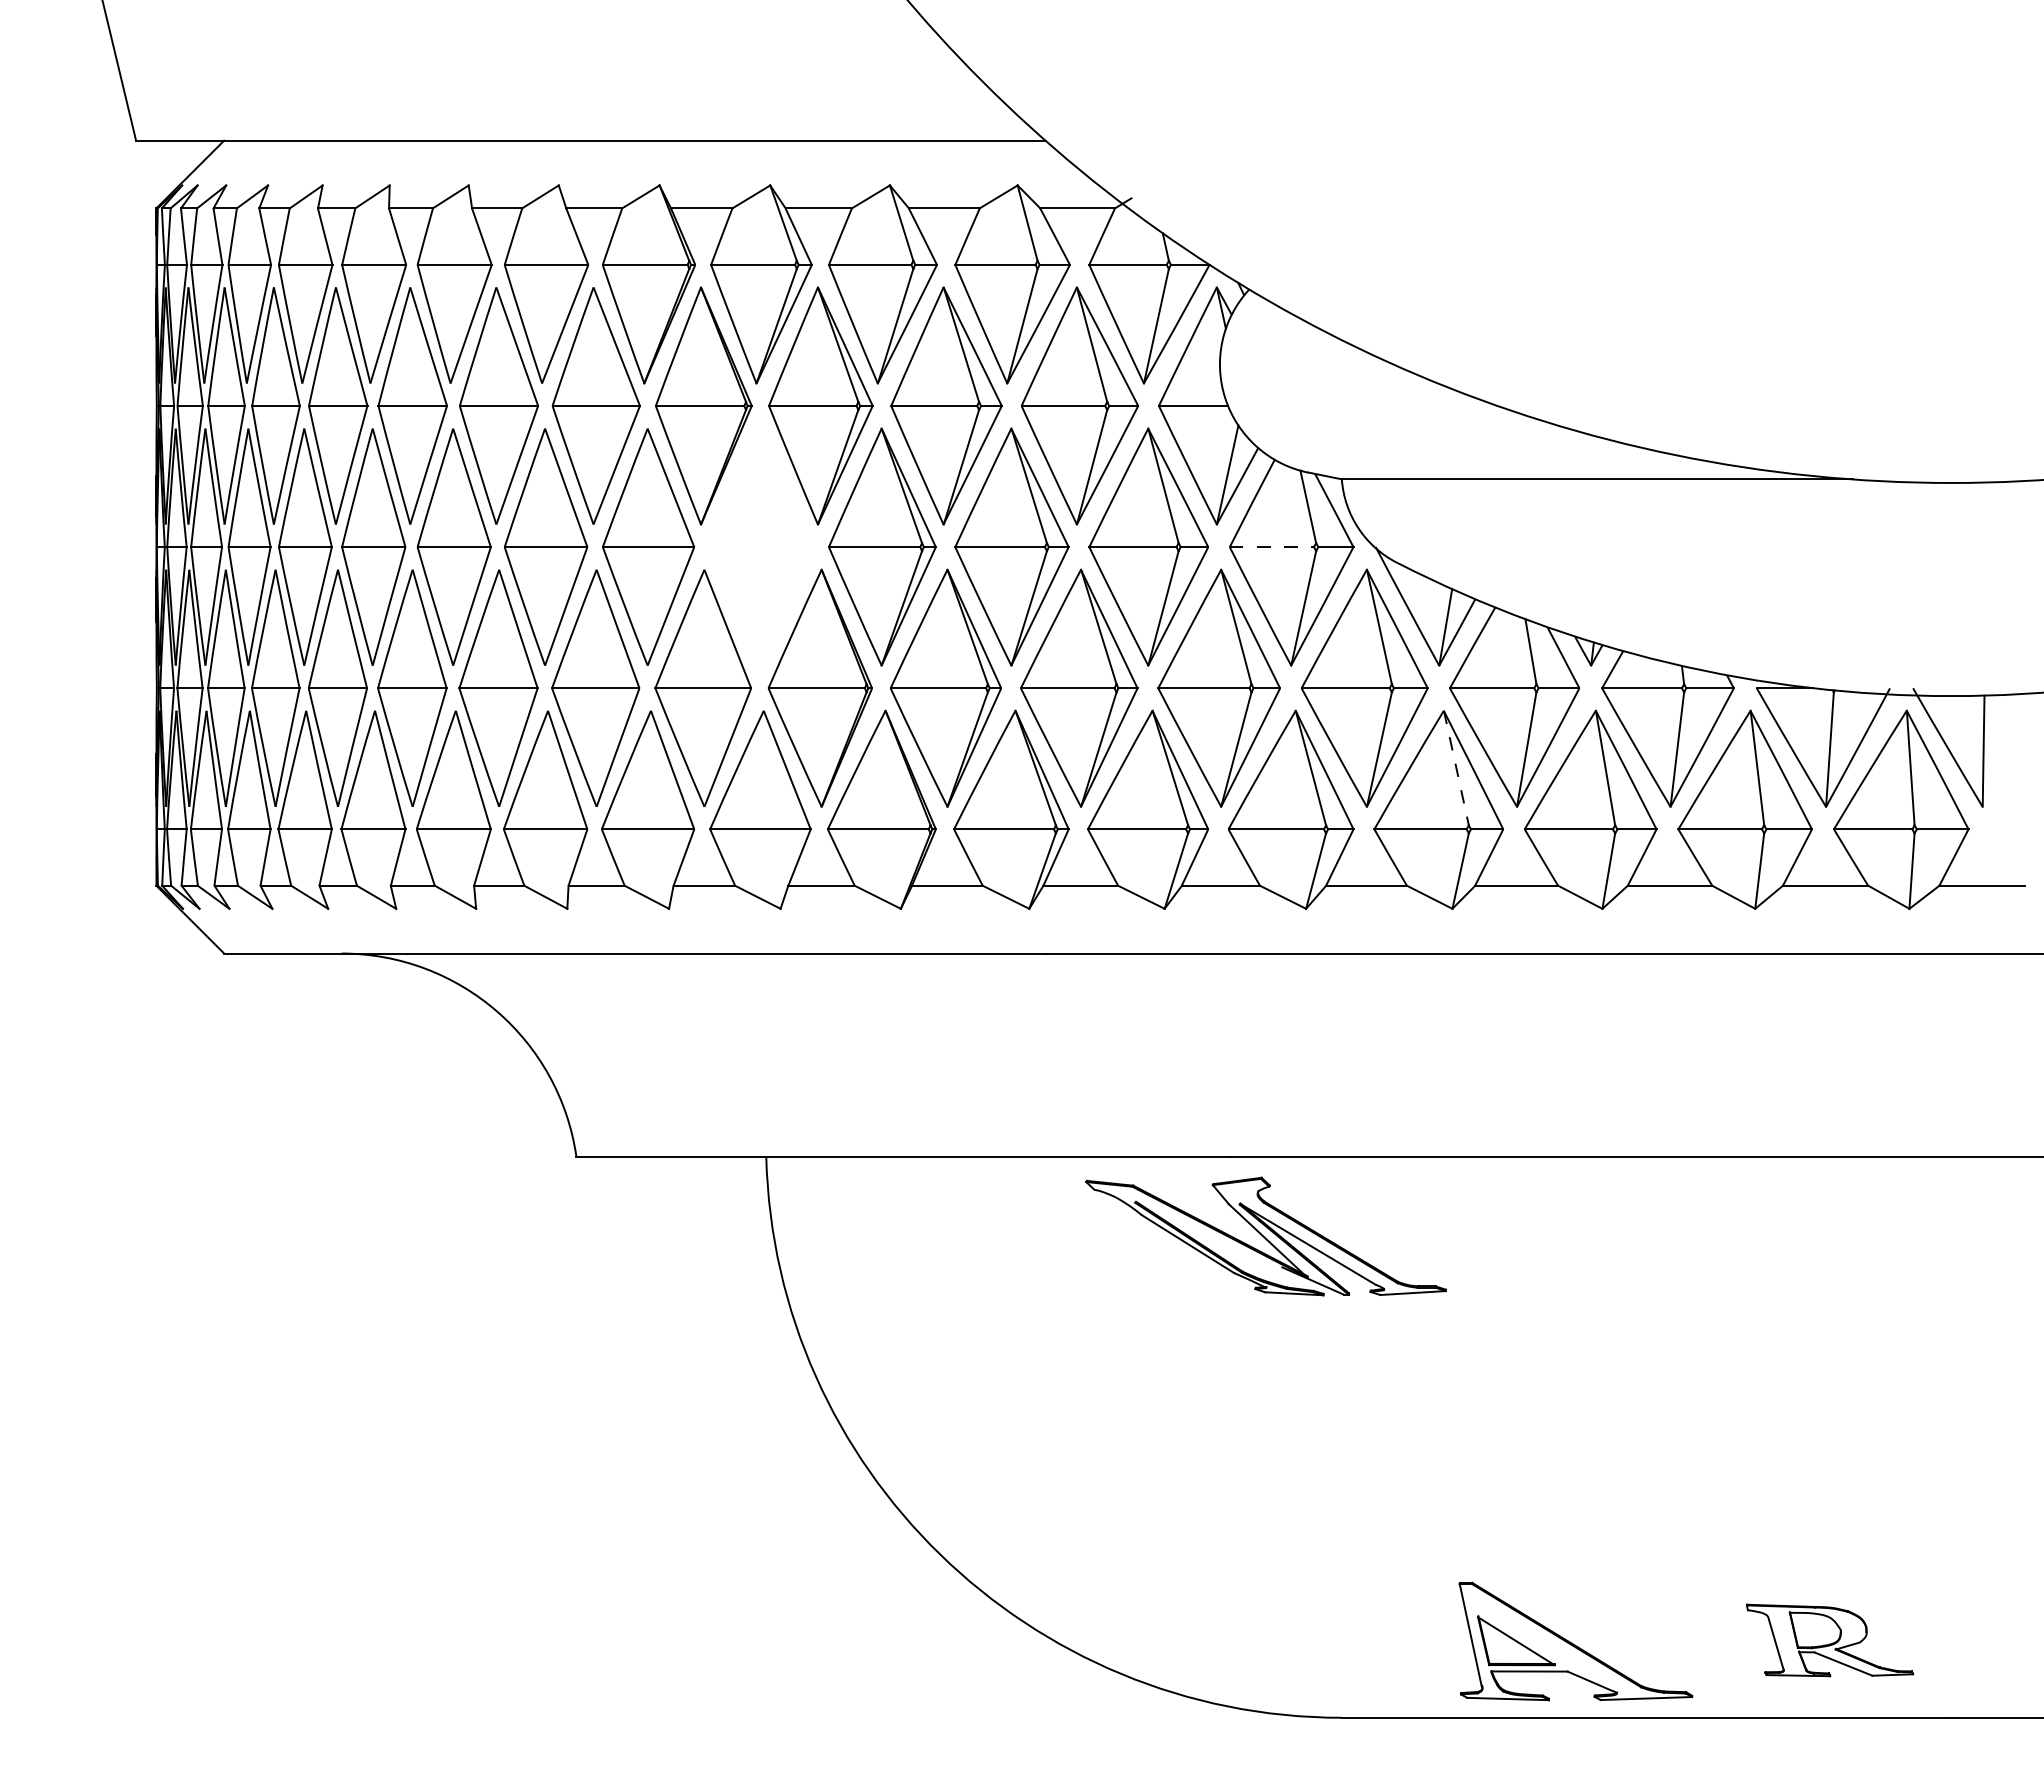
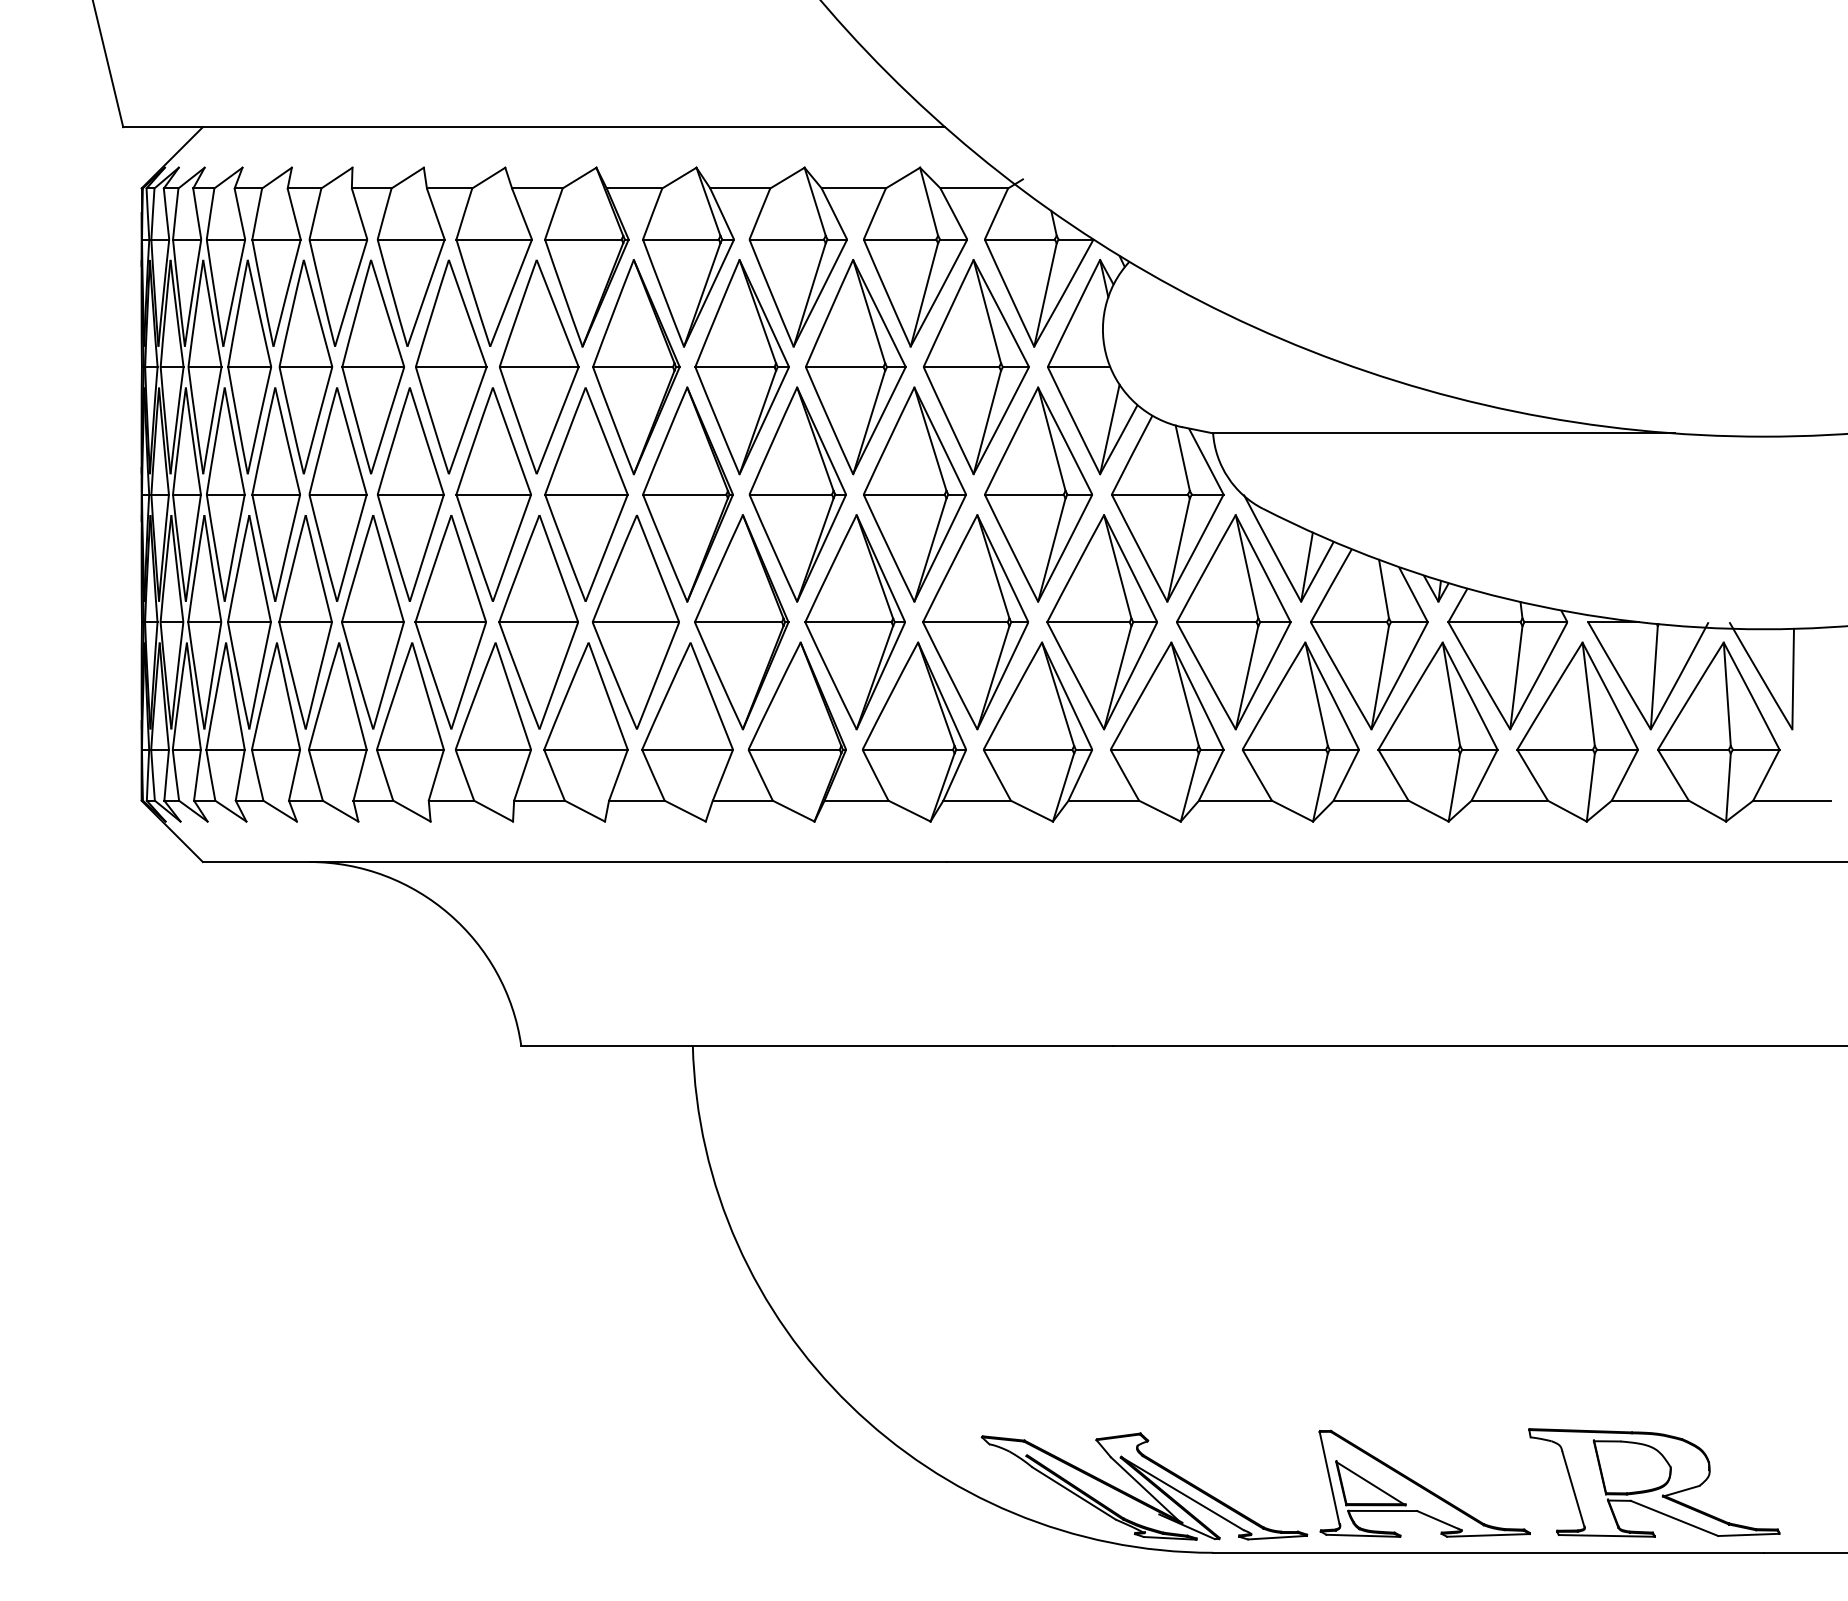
part: (760, 546) -> (687, 494), added
line: (1272, 547) -> (1150, 494), dashed -> solid
line: (1456, 768) -> (1316, 694), dashed -> solid
part: (1265, 1236) -> (1144, 1486), moved
part: (1829, 1640) -> (1653, 1482), size x1.67

